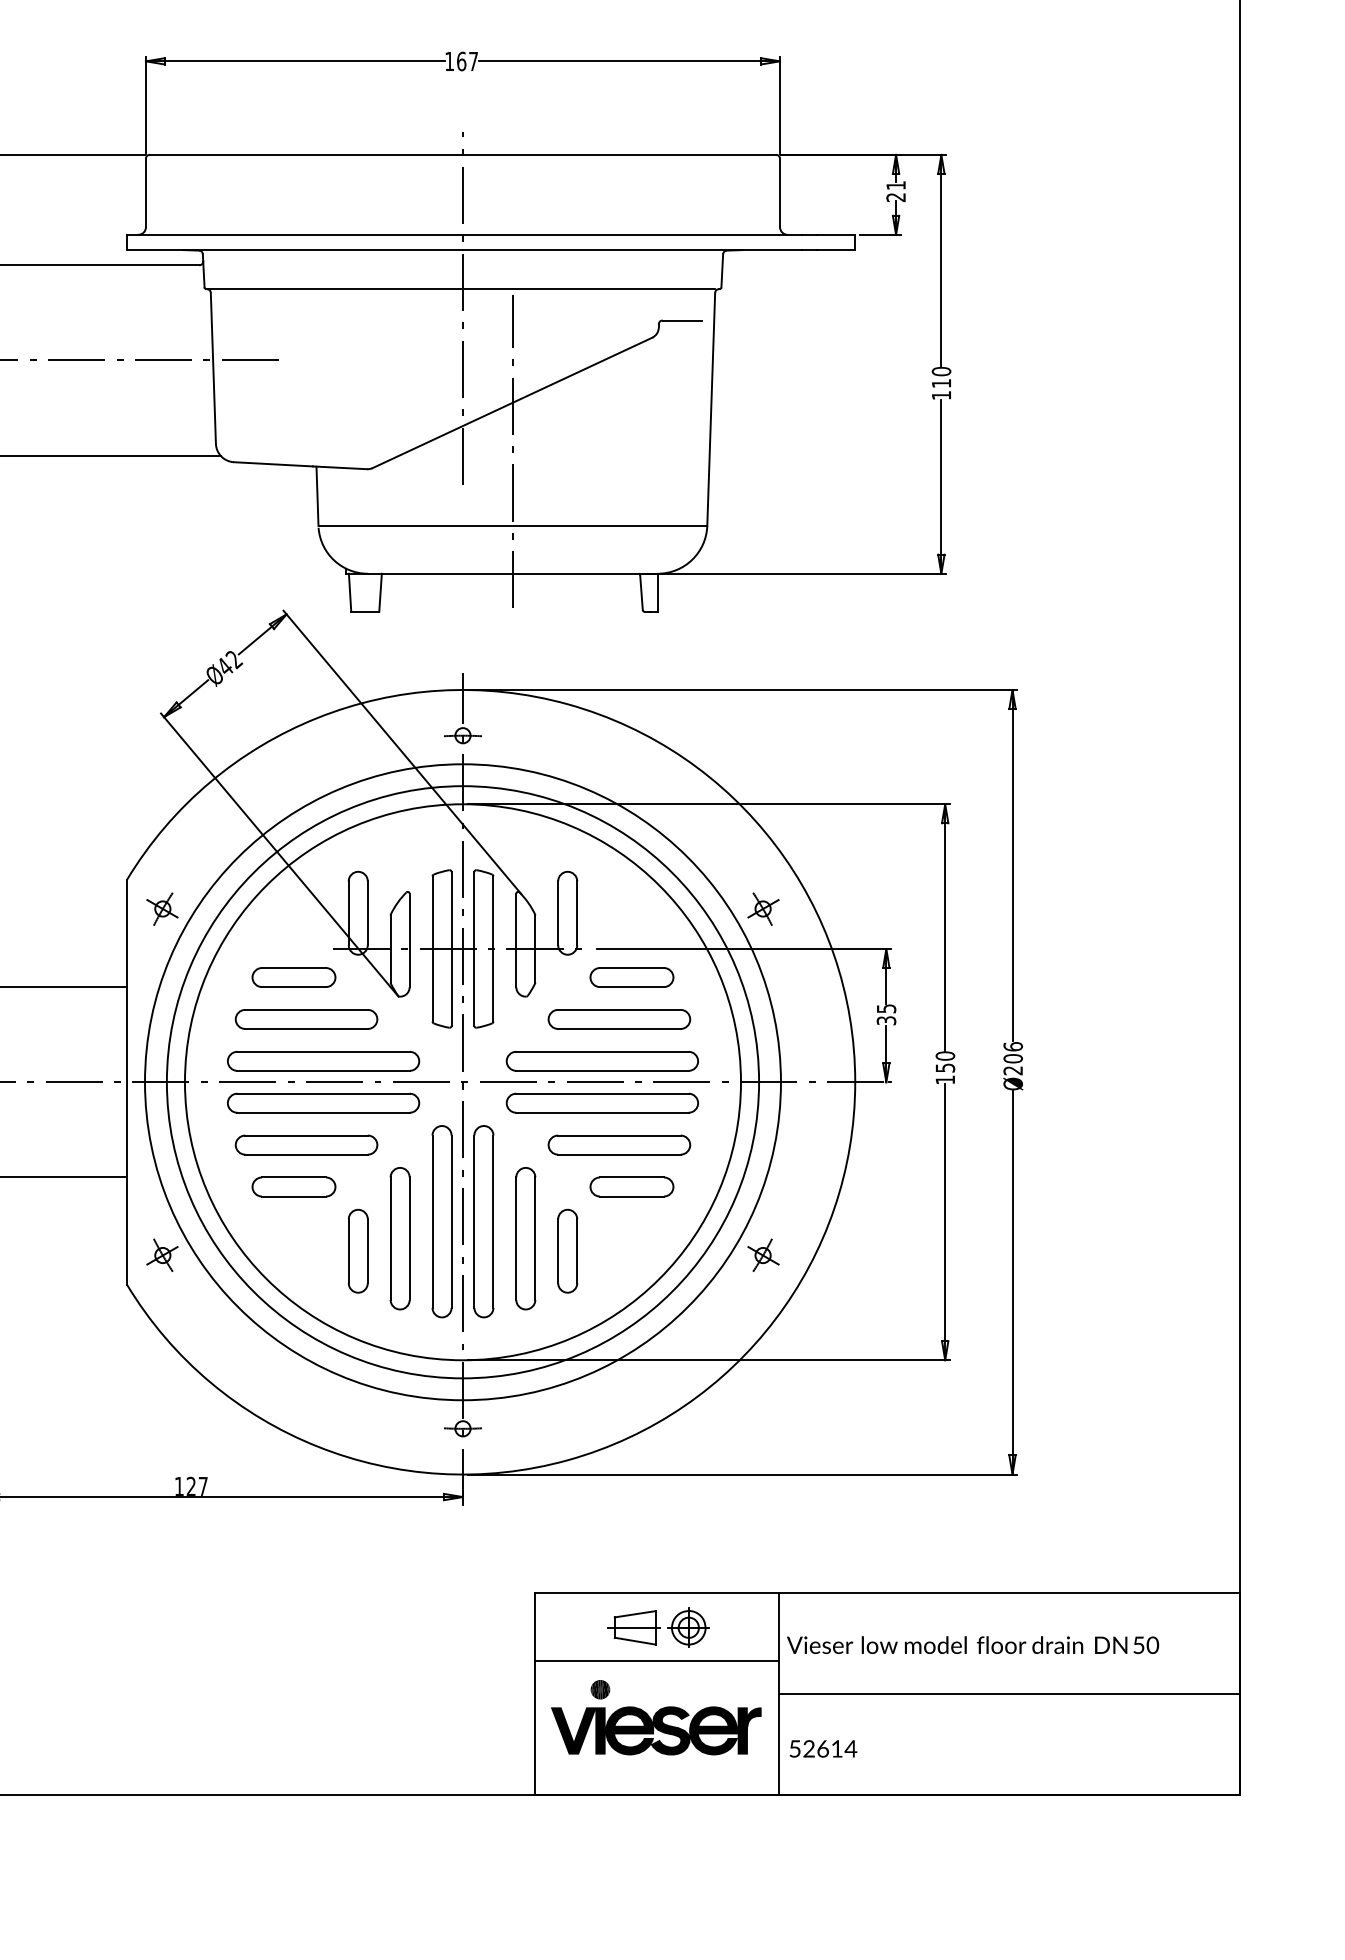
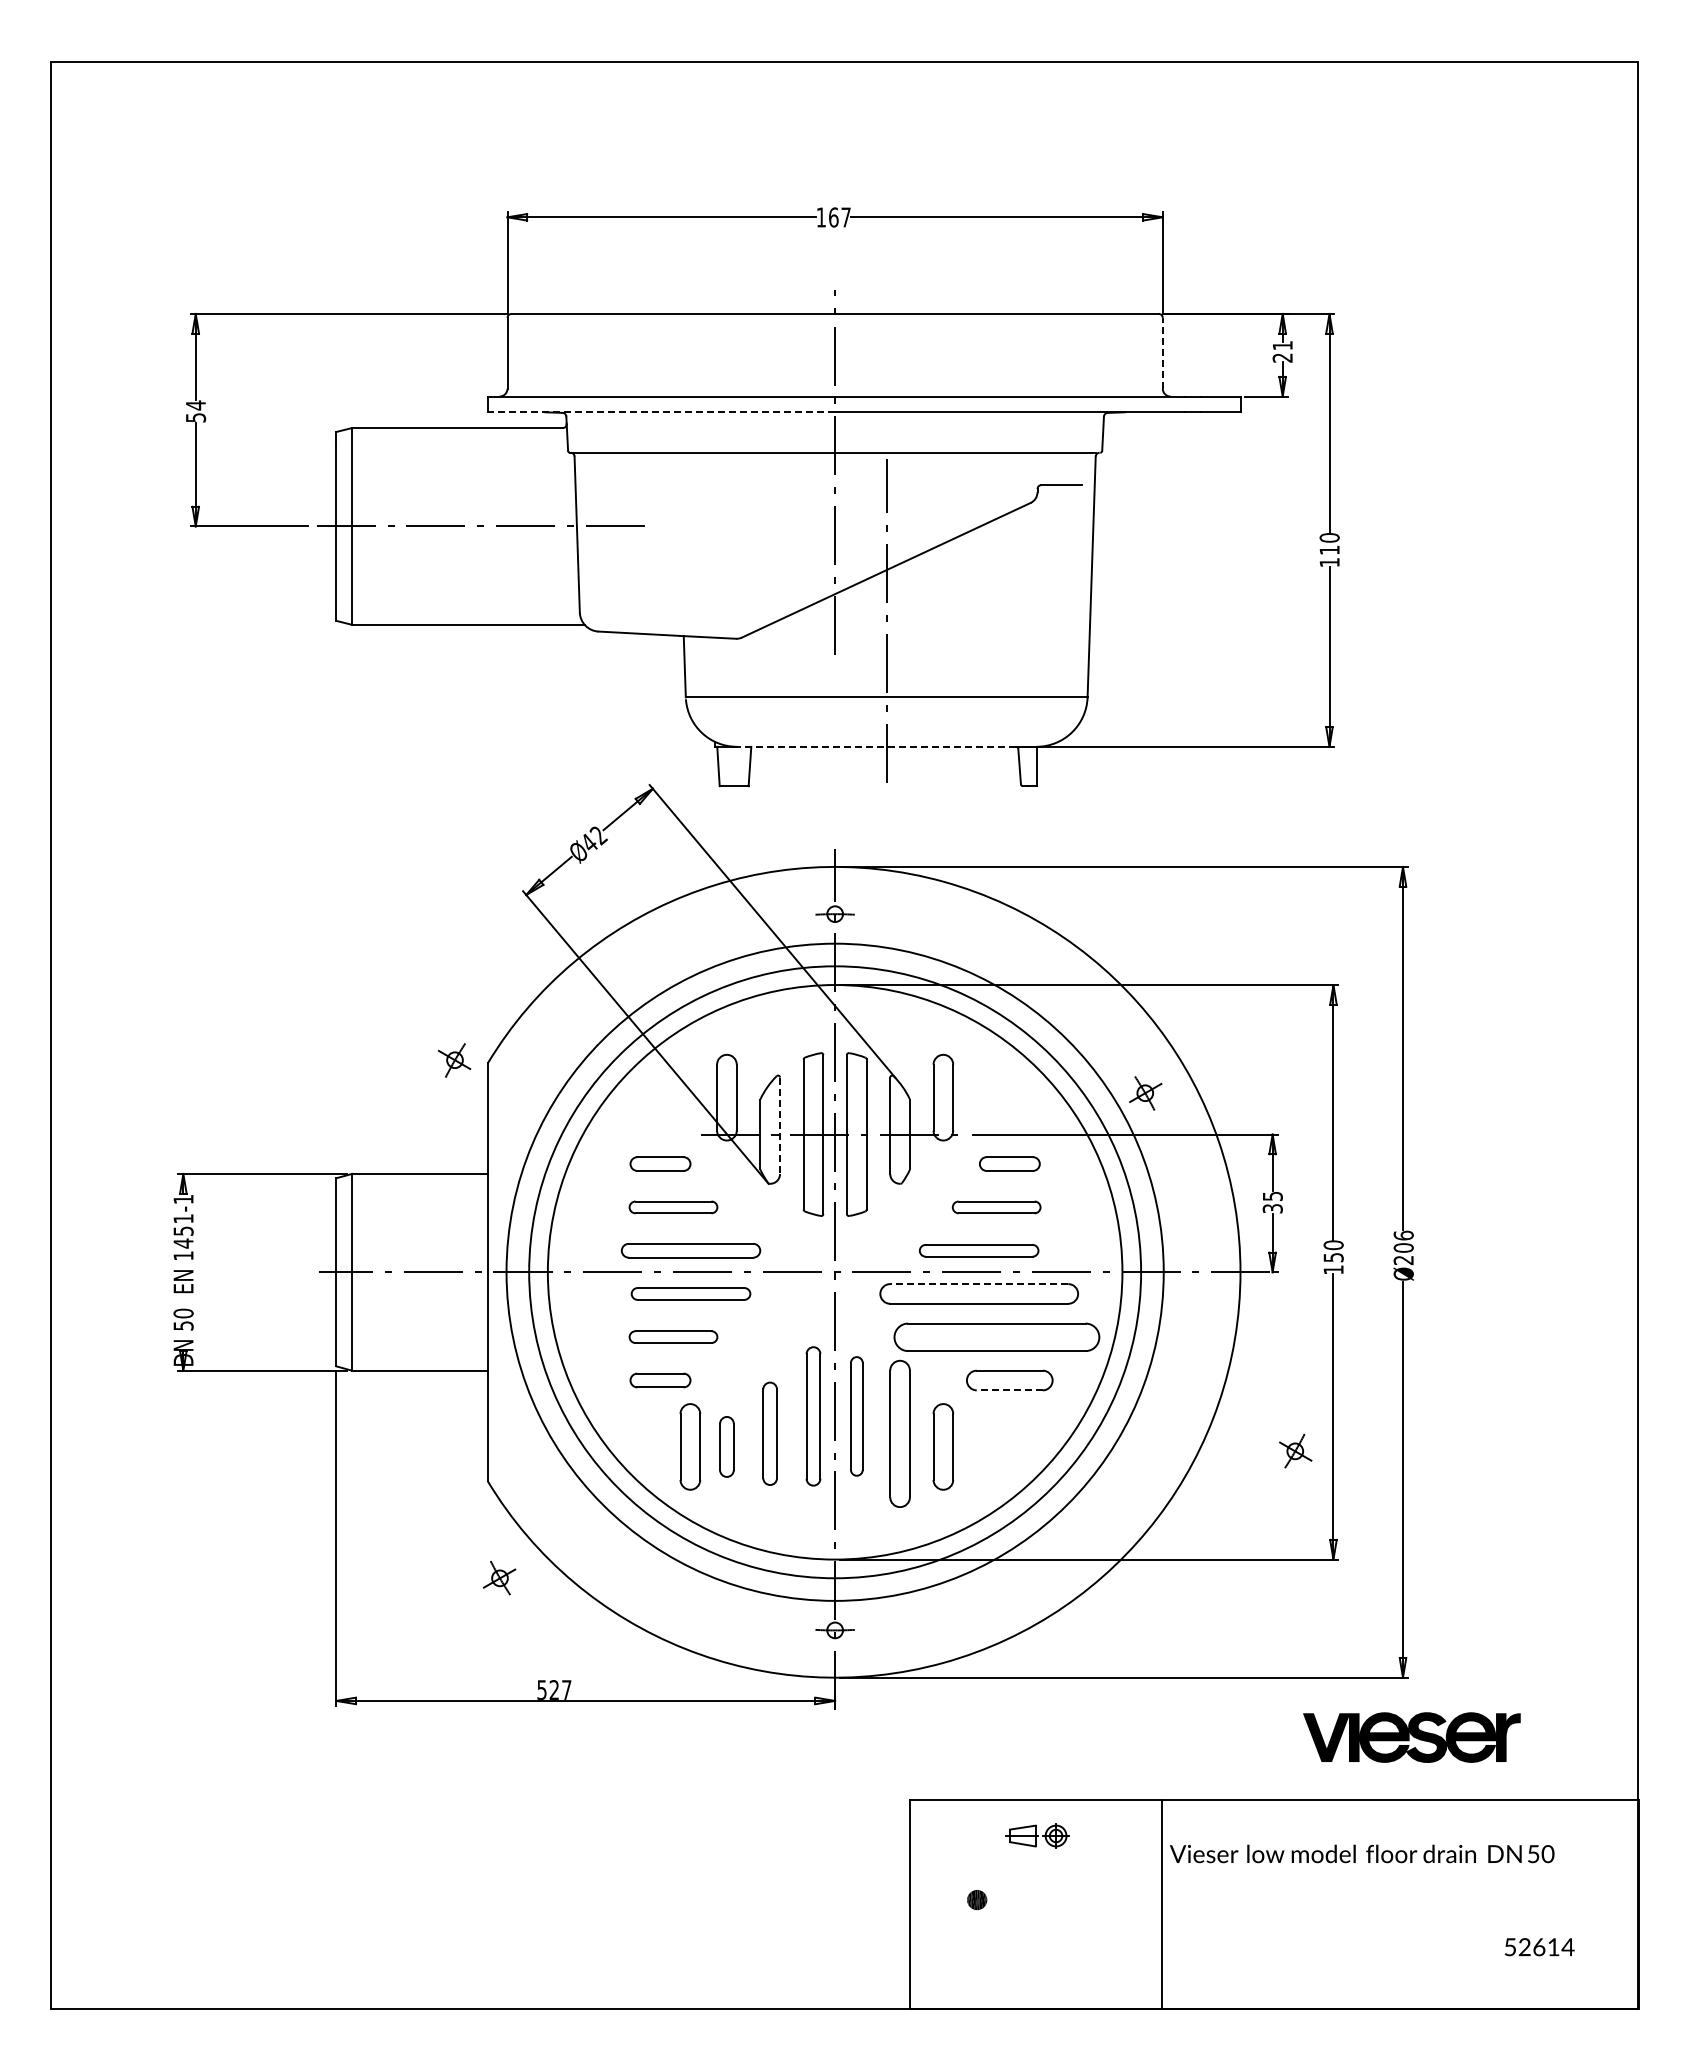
line: (779, 192) -> (1162, 352), solid -> dashed
line: (294, 250) -> (661, 412), solid -> dashed
line: (503, 573) -> (876, 746), solid -> dashed
part: (162, 909) -> (454, 1060), moved
line: (410, 941) -> (780, 1126), solid -> dashed
part: (293, 976) -> (660, 1163), size x0.7
part: (631, 976) -> (1009, 1163), size x0.7
part: (306, 1019) -> (673, 1207), size x0.6
part: (619, 1019) -> (996, 1207), size x0.6
part: (323, 1061) -> (690, 1250), size x0.7
part: (601, 1061) -> (978, 1250), size x0.6
line: (601, 1094) -> (978, 1284), solid -> dashed
part: (323, 1102) -> (690, 1293), size x0.6
part: (306, 1144) -> (673, 1336), size x0.6
part: (619, 1144) -> (996, 1336), size x1.4
part: (293, 1186) -> (660, 1380), size x0.7
line: (631, 1196) -> (1009, 1390), solid -> dashed
part: (442, 1221) -> (813, 1416), size x0.7
part: (483, 1221) -> (856, 1416), size x0.6
part: (399, 1238) -> (769, 1433), size x0.7
part: (323, 1250) -> (690, 1446), added
part: (357, 1250) -> (726, 1446), size x0.7
part: (162, 1254) -> (499, 1577), moved
part: (763, 1255) -> (1295, 1451), moved
text: (178, 1485) -> (541, 1689), 127 -> 527
part: (658, 1627) -> (1037, 1835), size x0.6
line: (656, 1661) -> (1035, 1870), removed
line: (1010, 1694) -> (1400, 1904), removed
part: (655, 1730) -> (1411, 1737), moved
text: (823, 1749) -> (1539, 1947), moved

